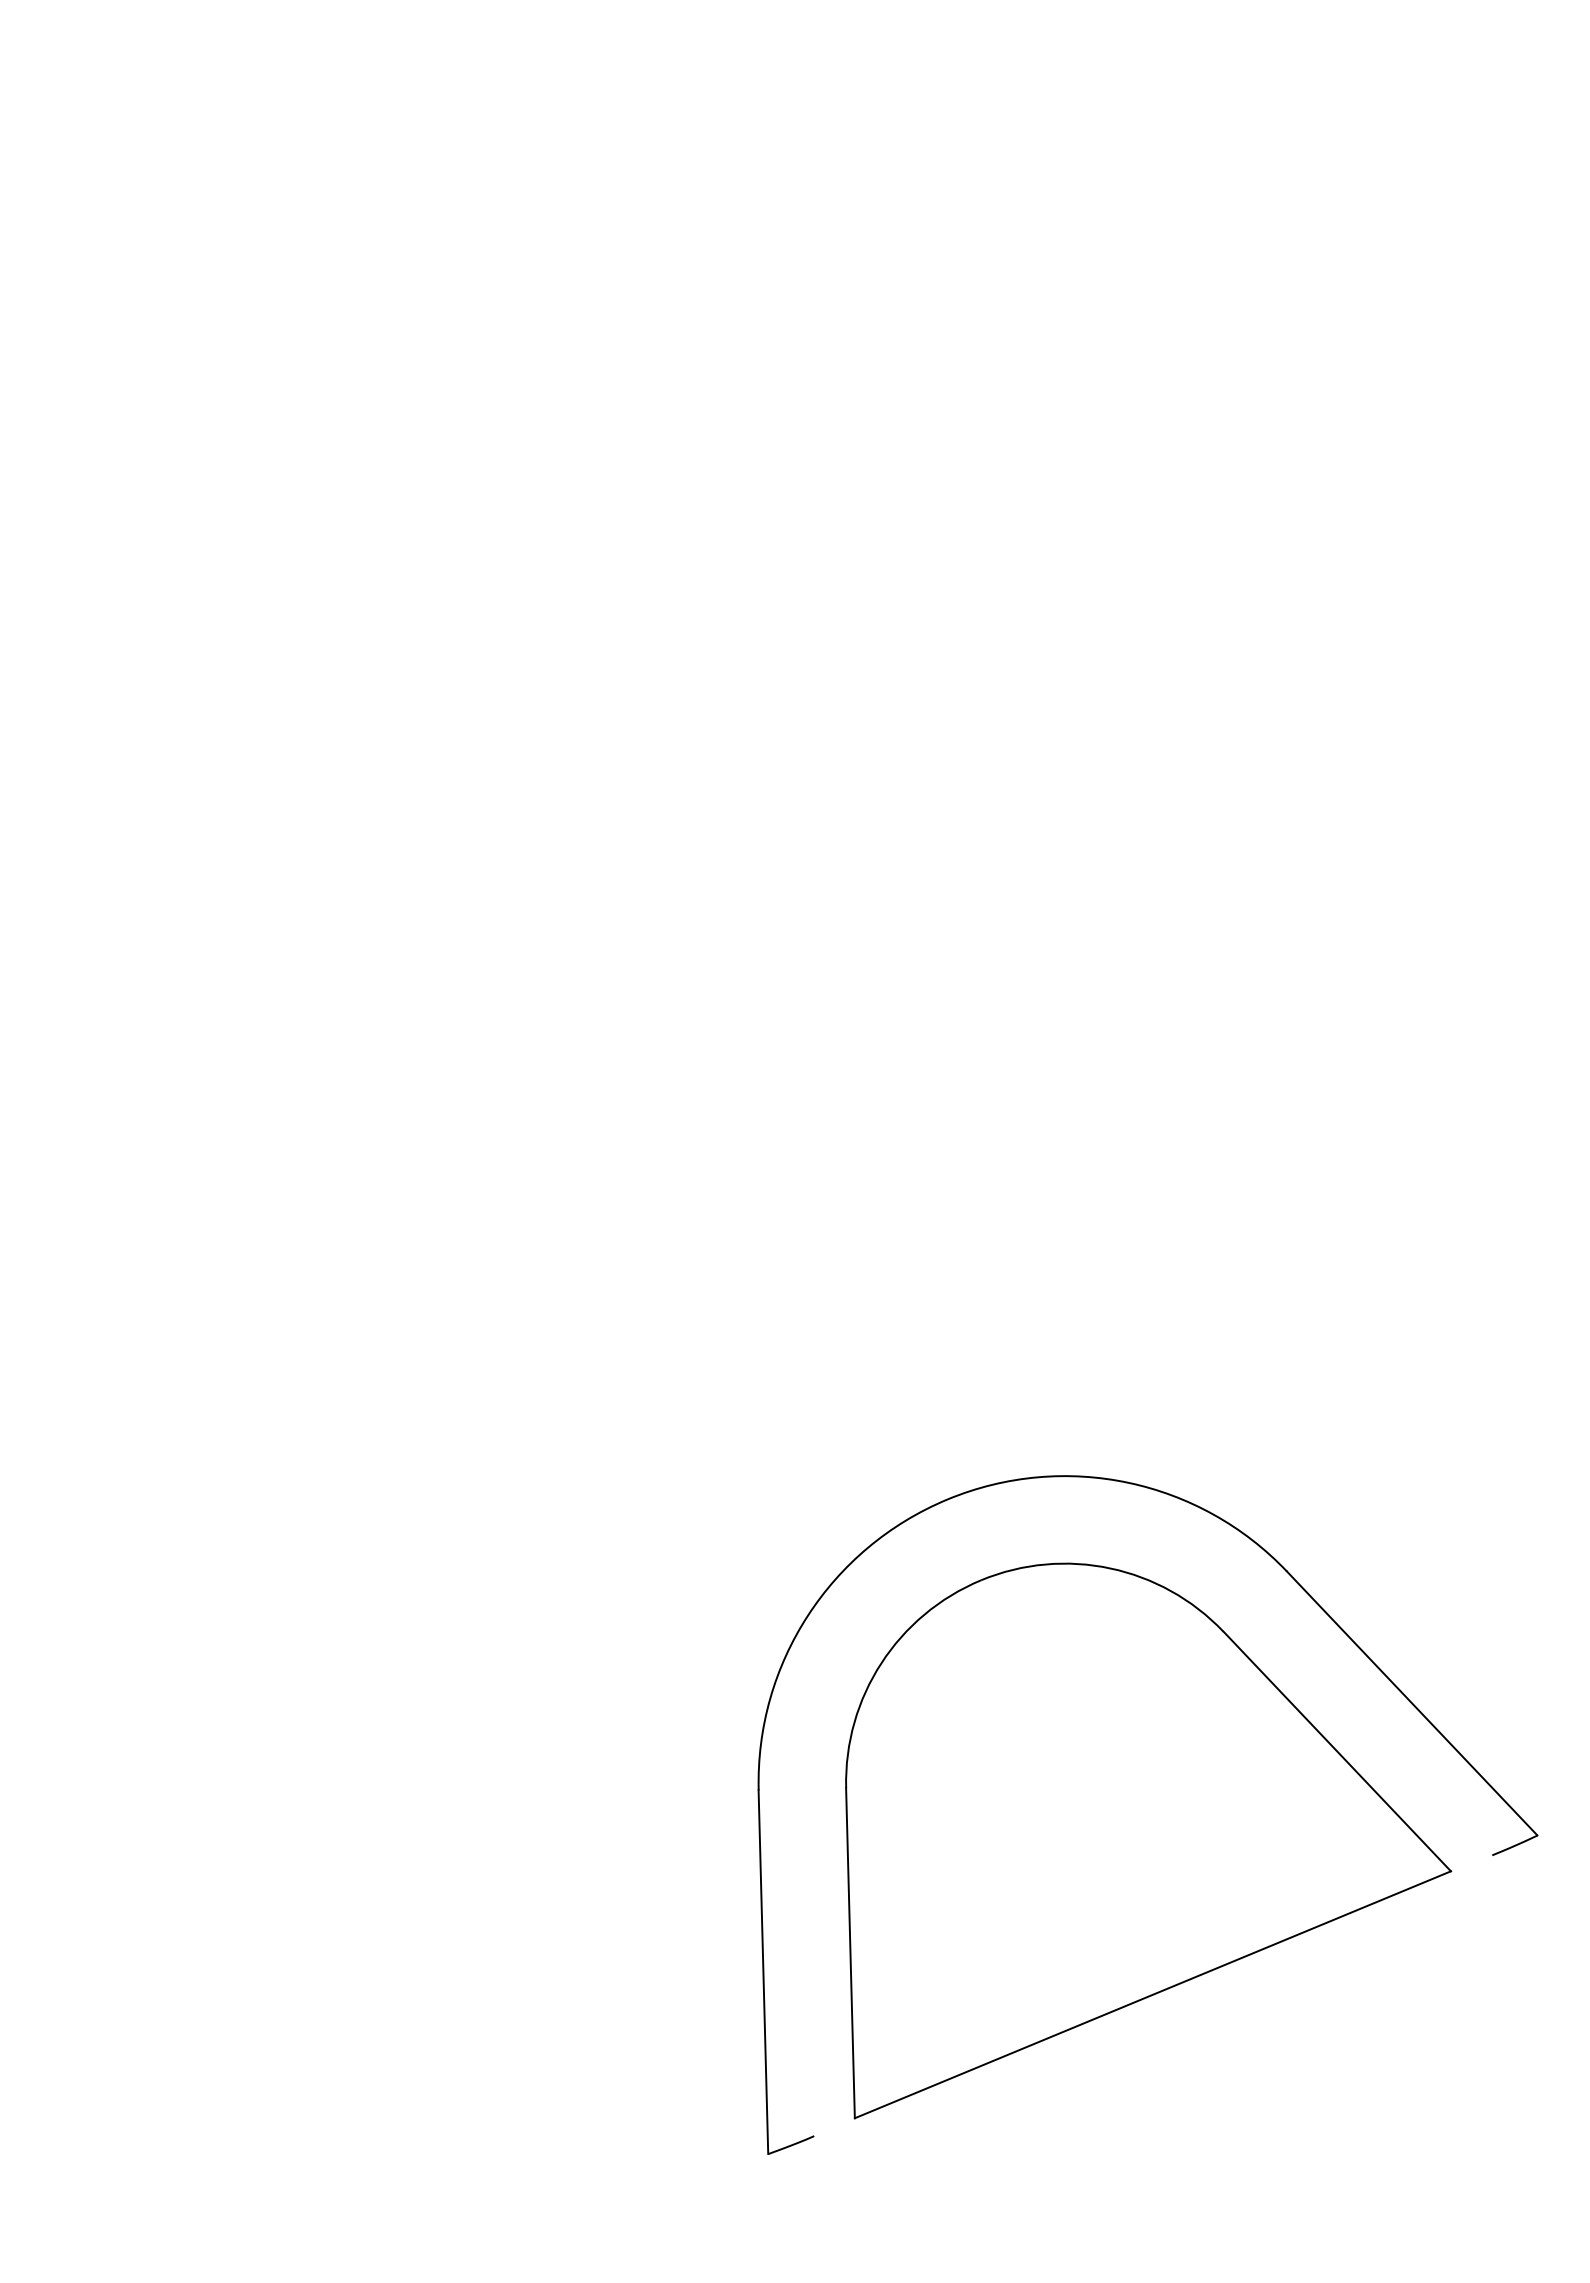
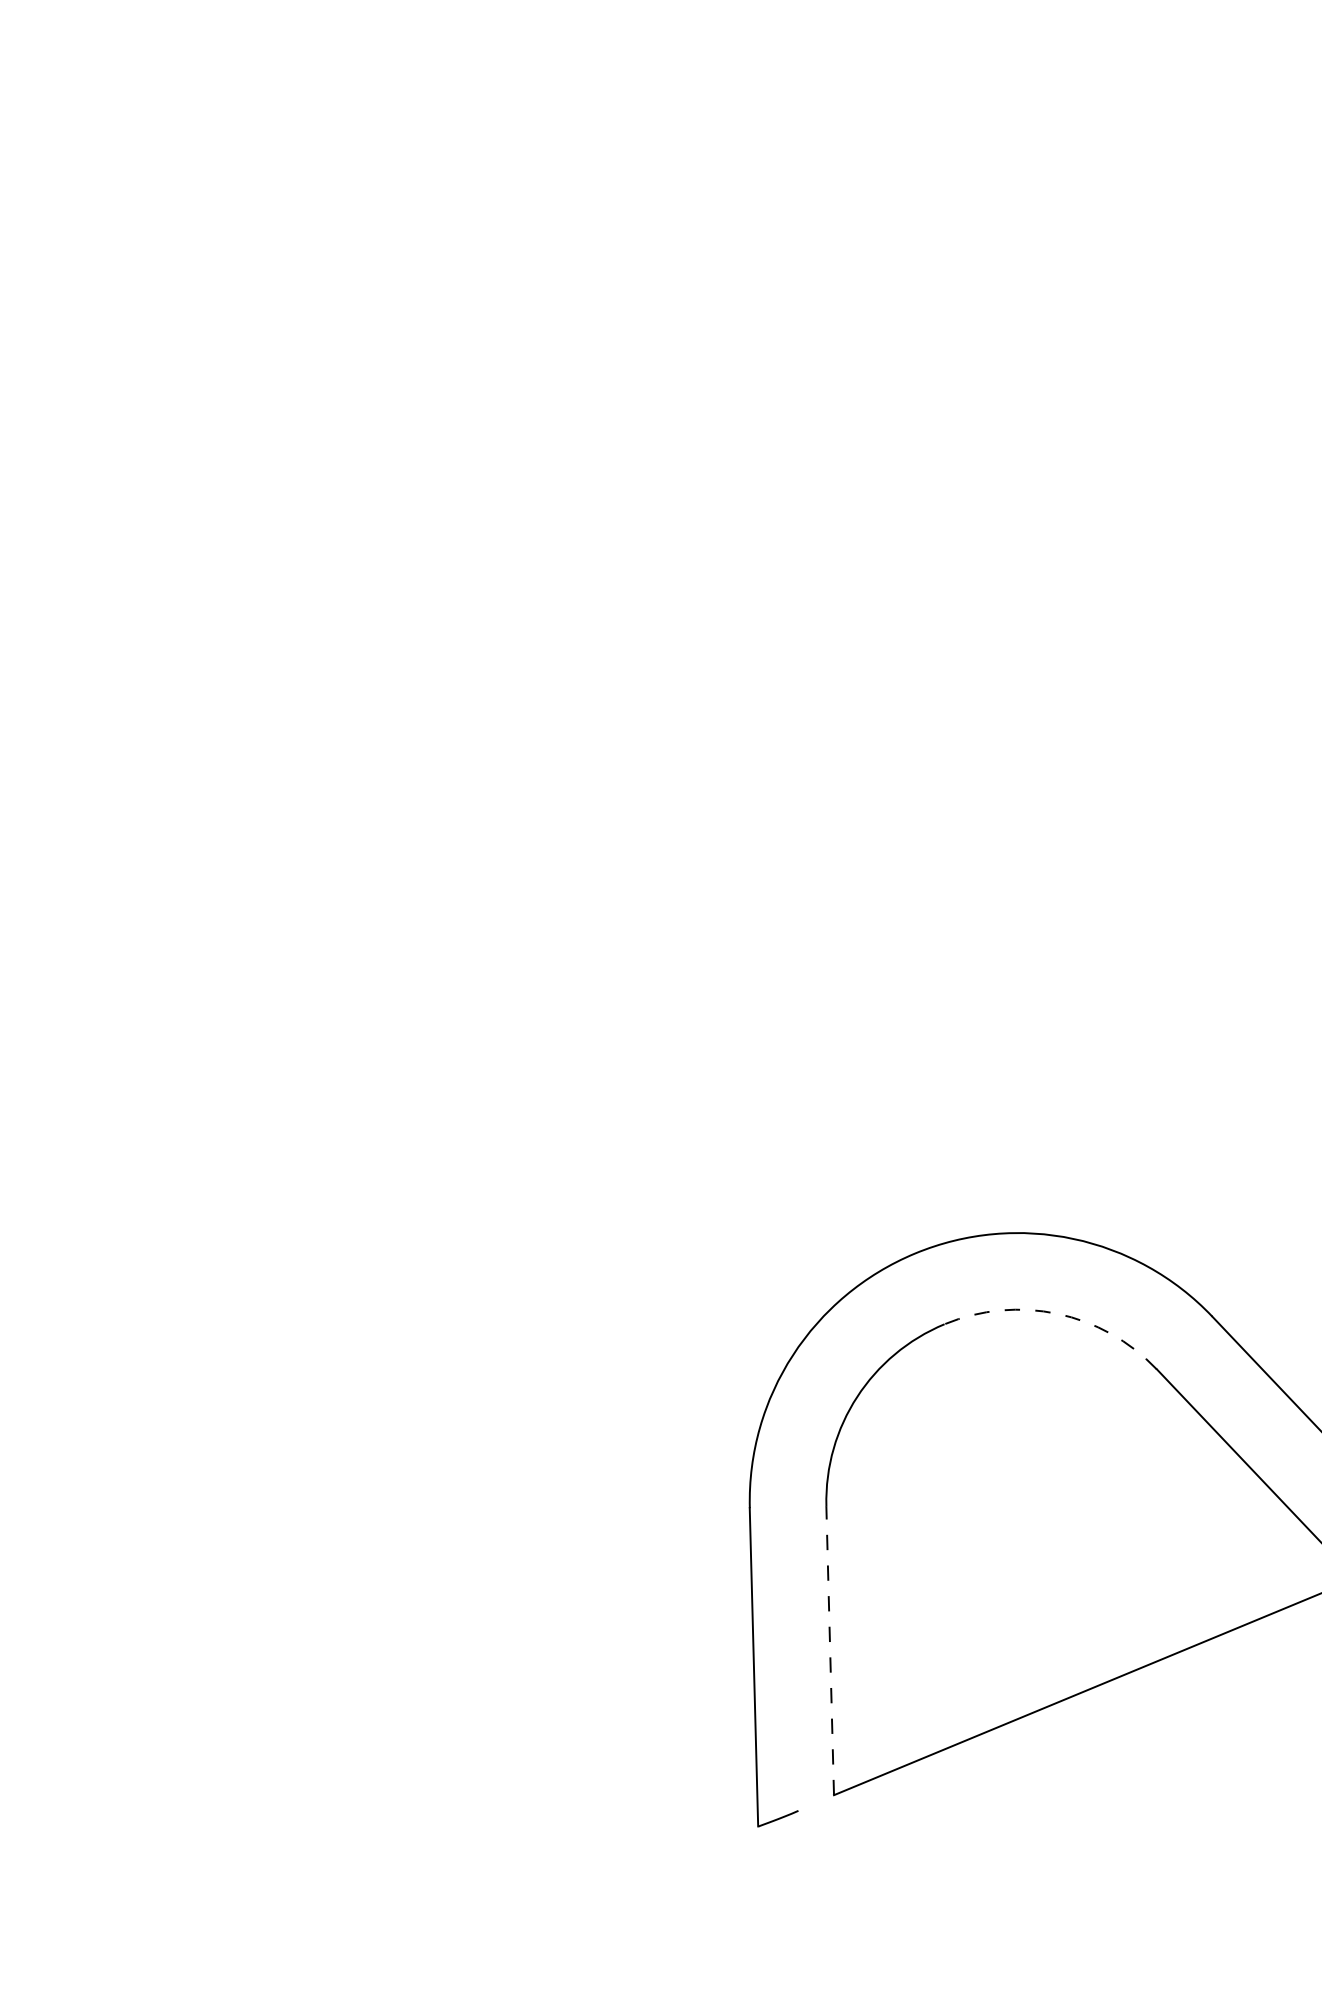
arc: (1110, 1568) -> (1057, 1313), solid -> dashed
line: (850, 1952) -> (830, 1650), solid -> dashed

